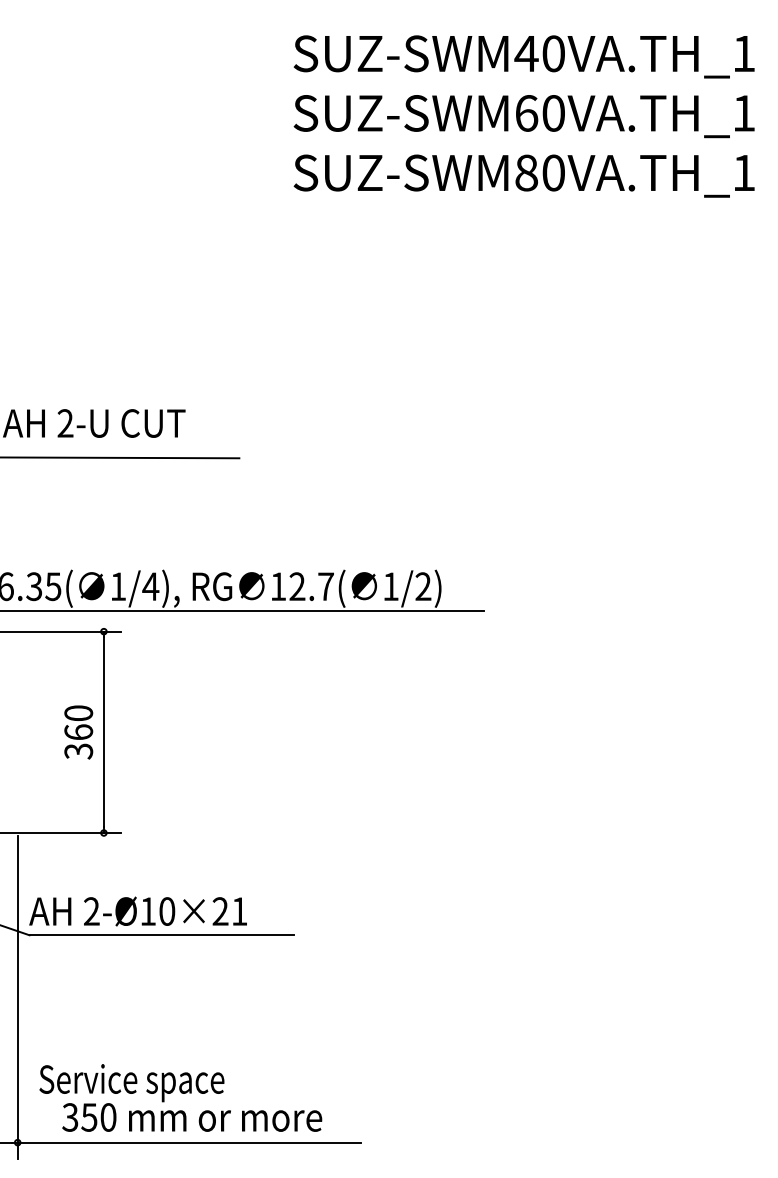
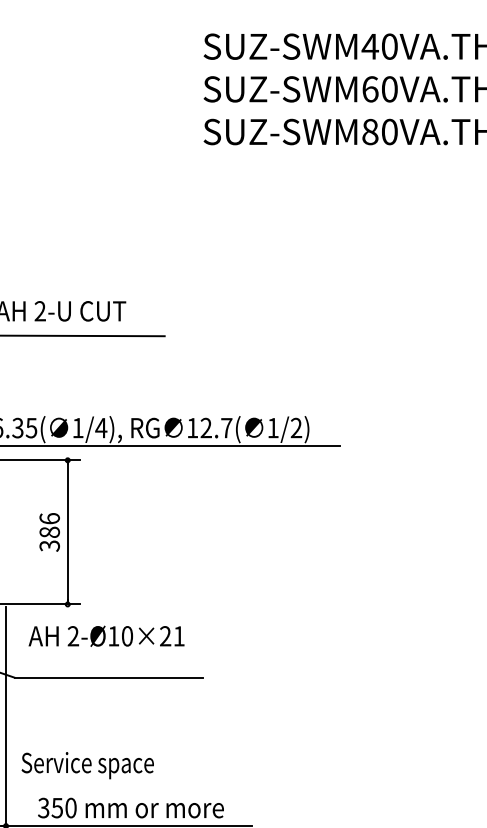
text: (78, 722) -> (49, 525), 360 -> 386
text: (137, 911) -> (106, 636), moved
text: (131, 1083) -> (87, 765), moved

